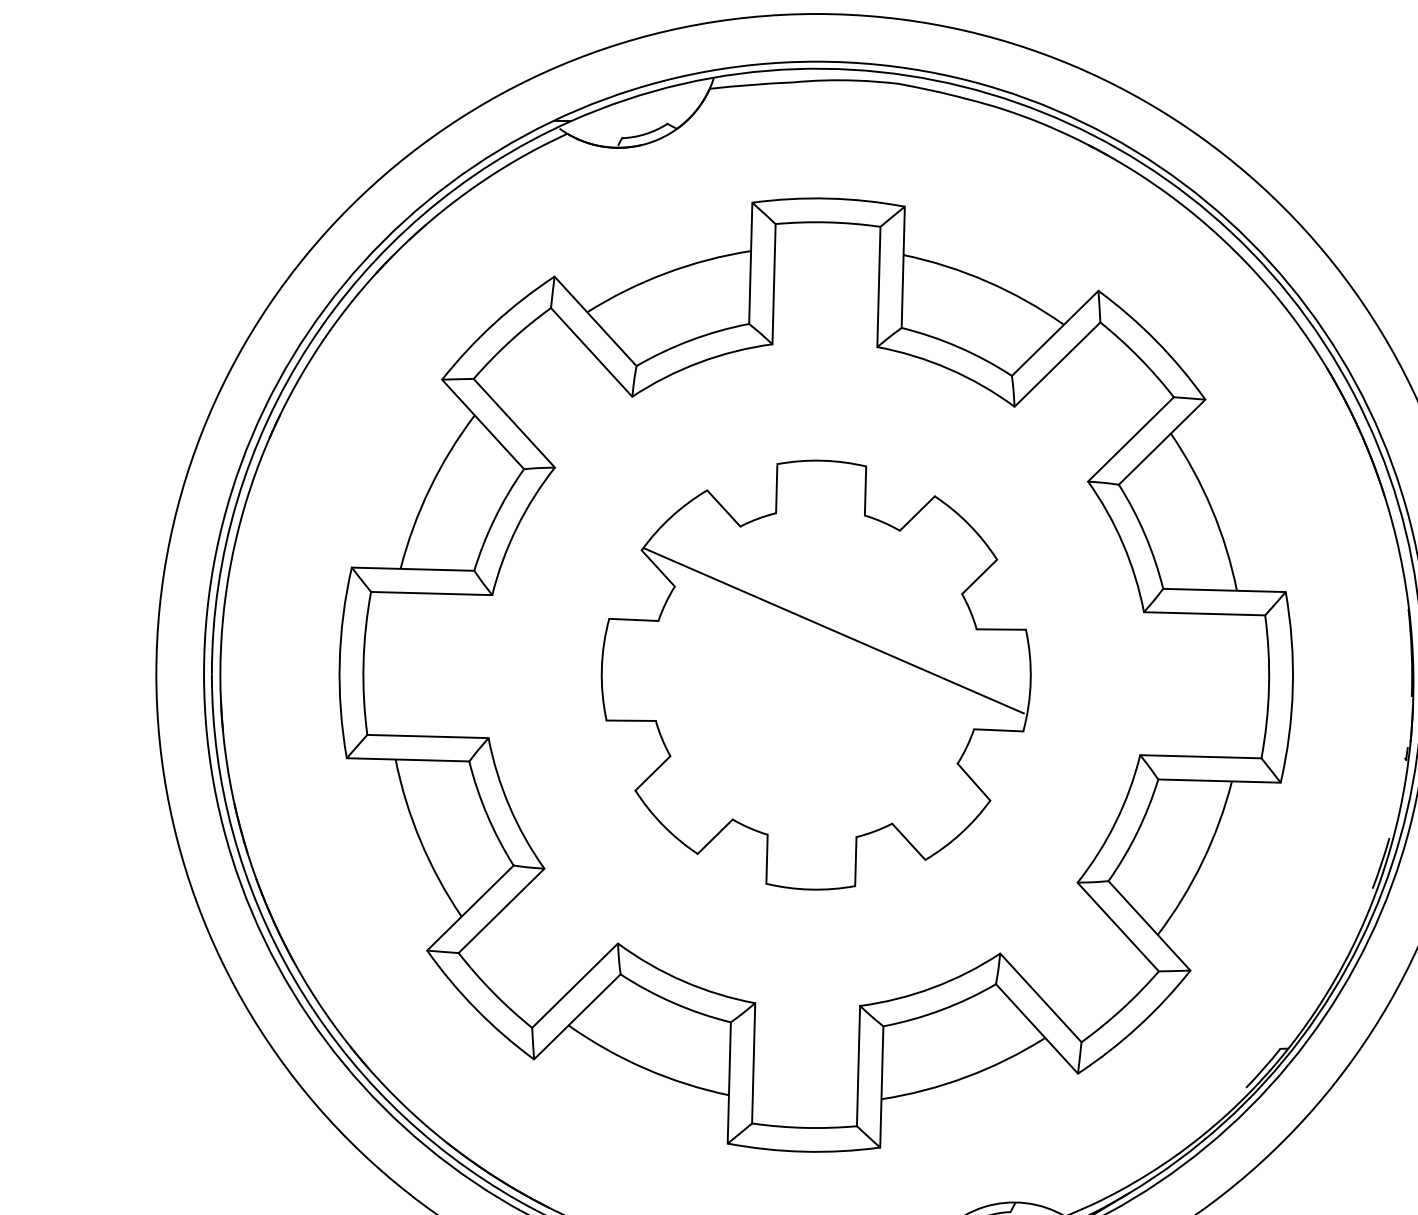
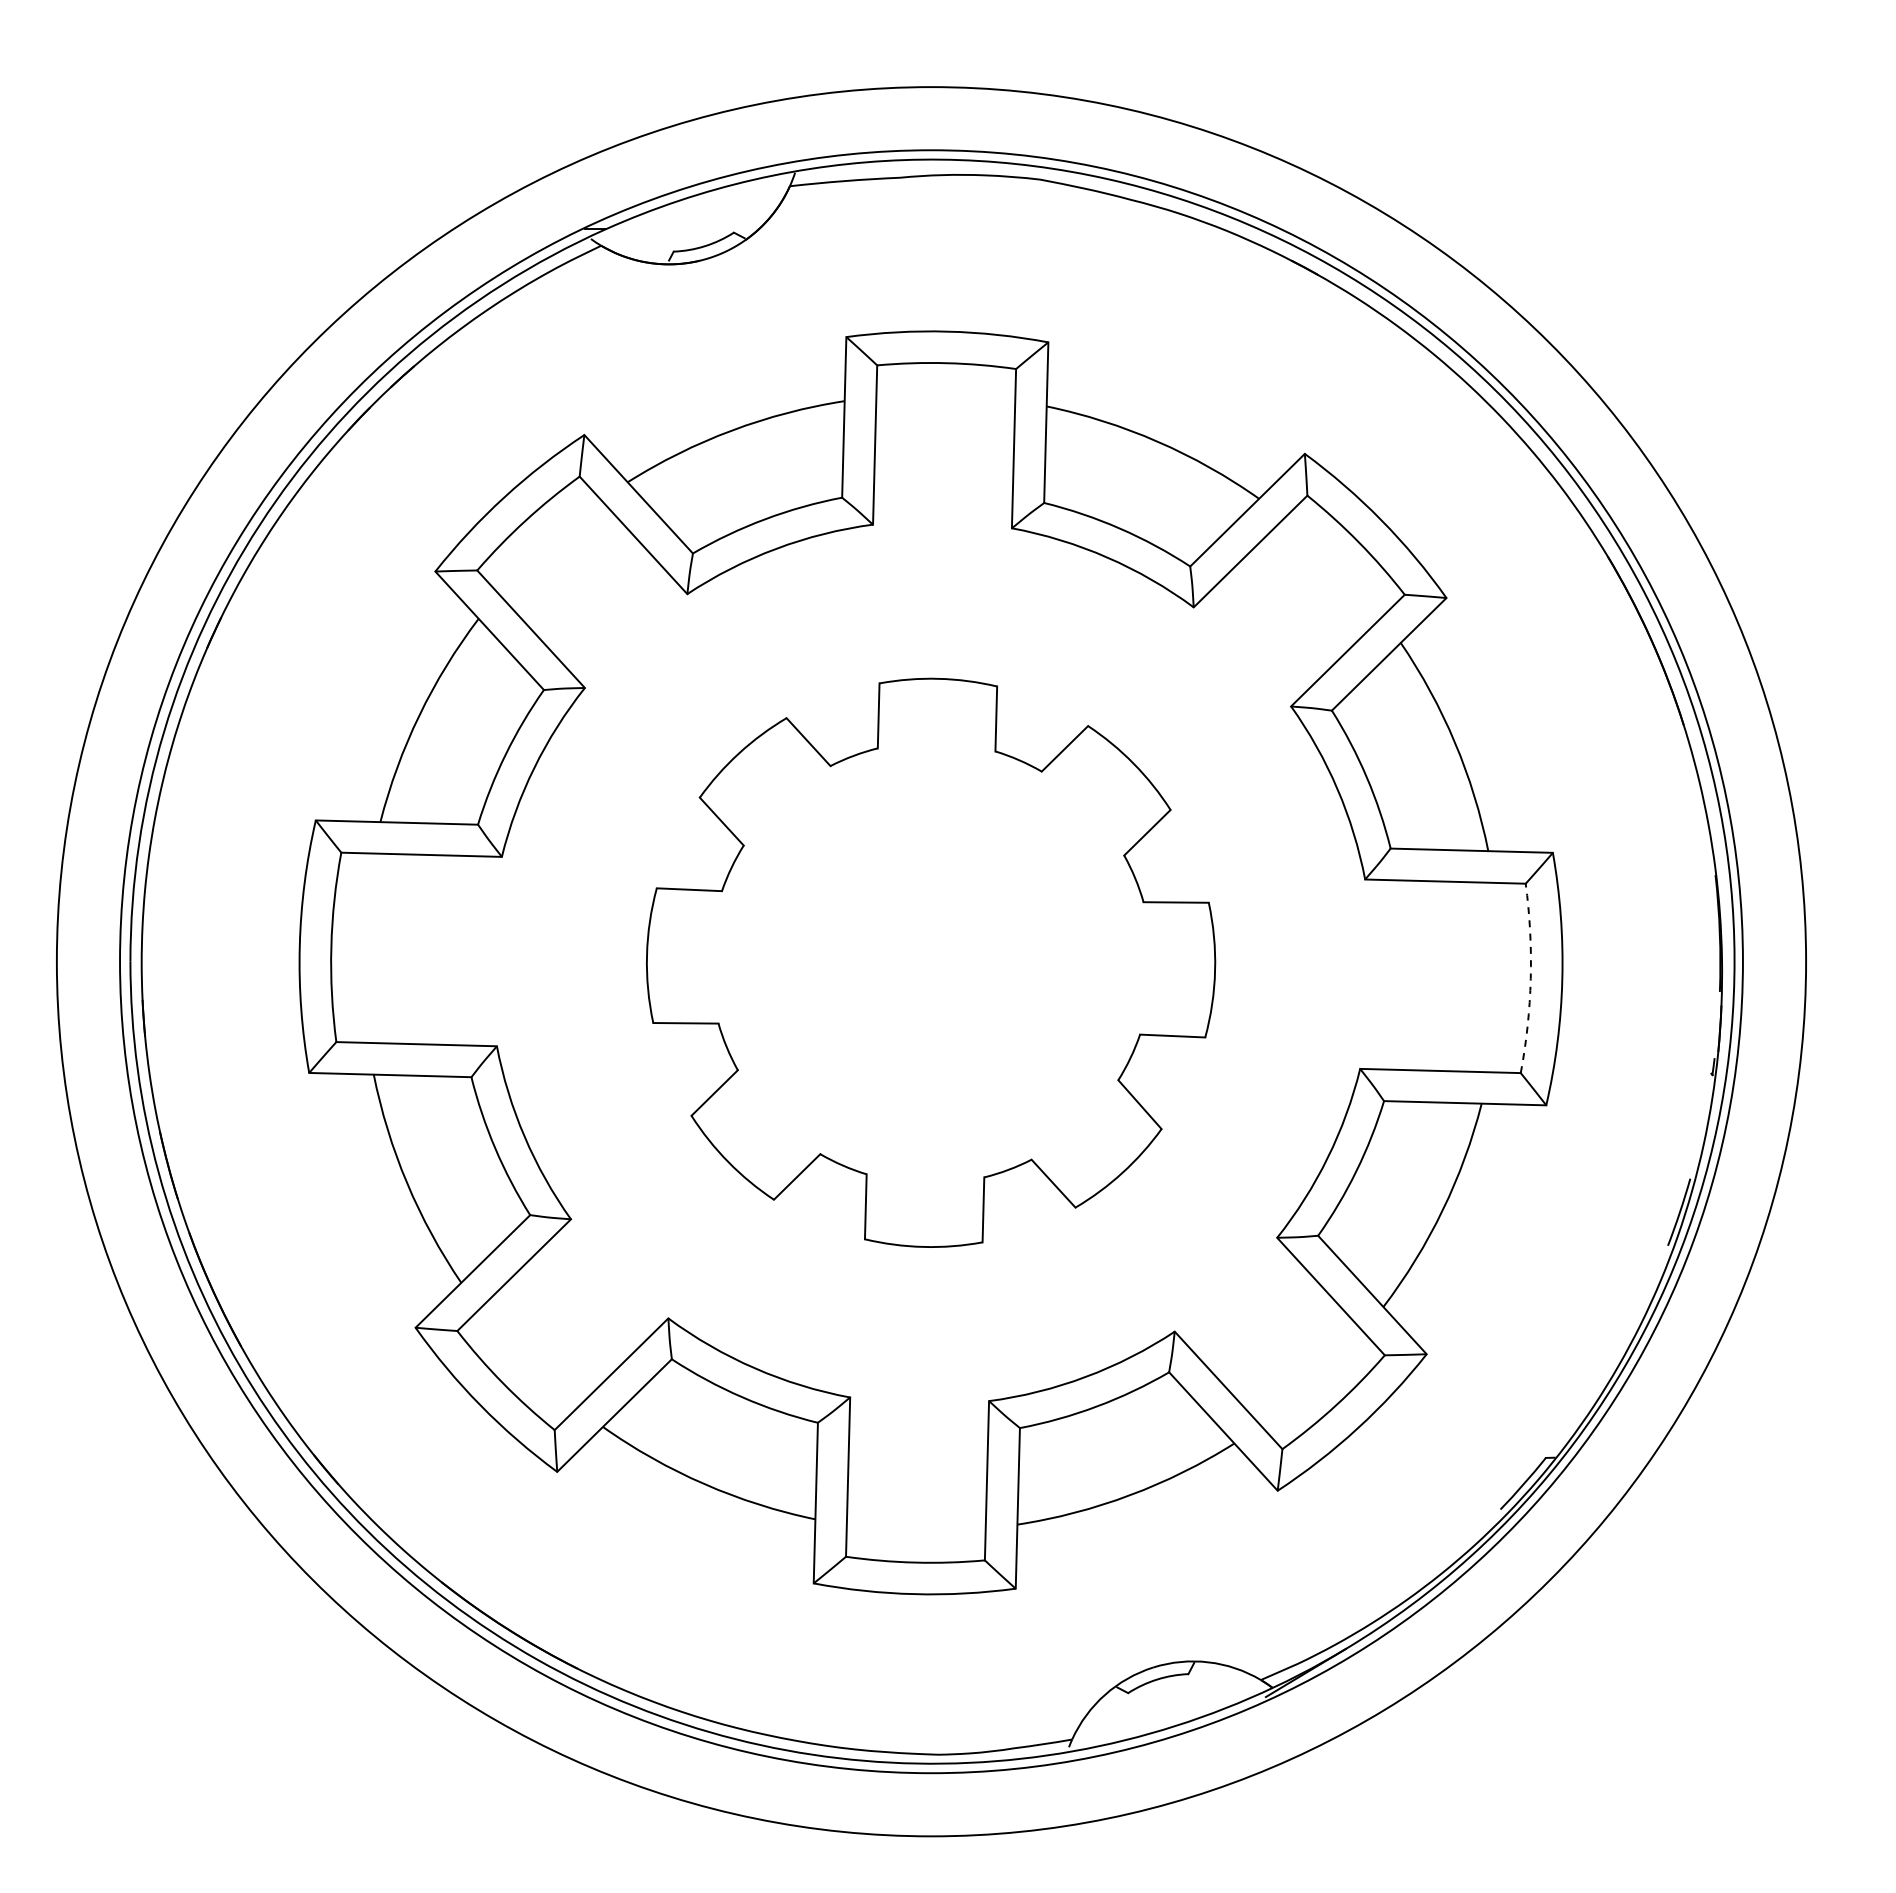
line: (833, 630) -> (953, 903), removed
arc: (1268, 686) -> (1530, 978), solid -> dashed

